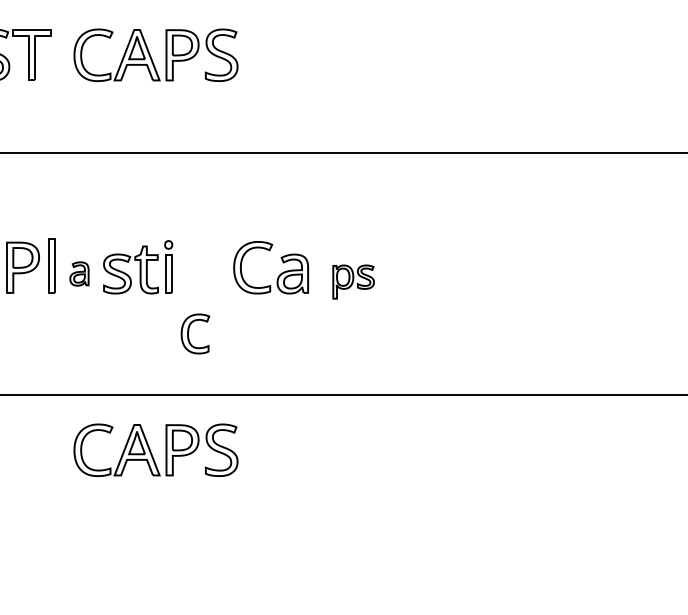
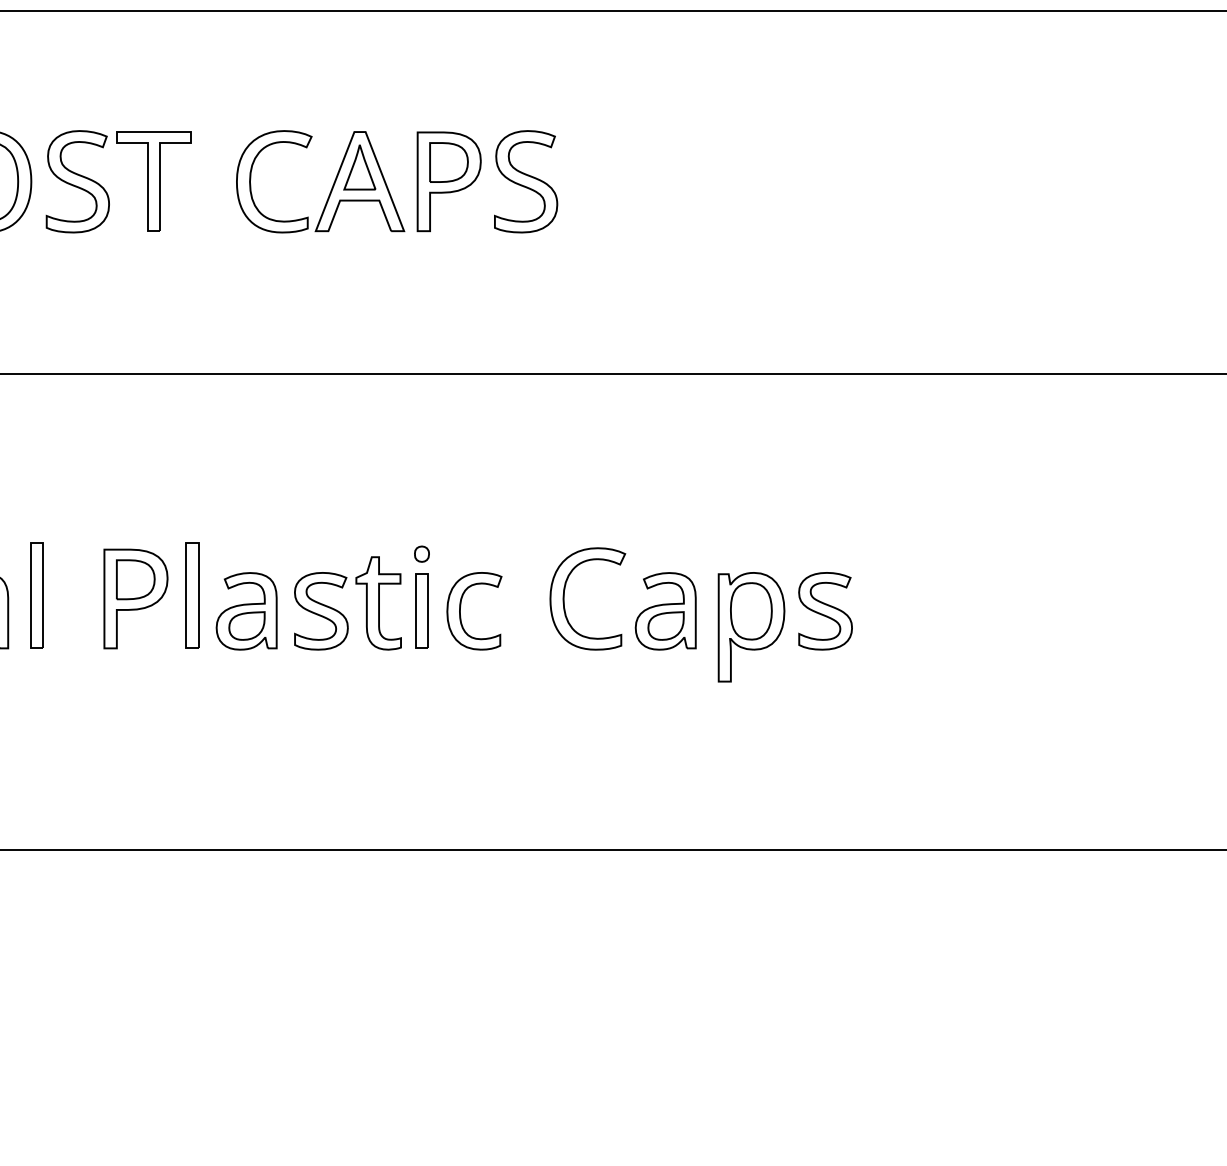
part: (79, 273) -> (246, 610), size x1.67
part: (353, 281) -> (784, 625), size x1.67
part: (189, 330) -> (462, 604), moved
part: (155, 449) -> (396, 955), removed

